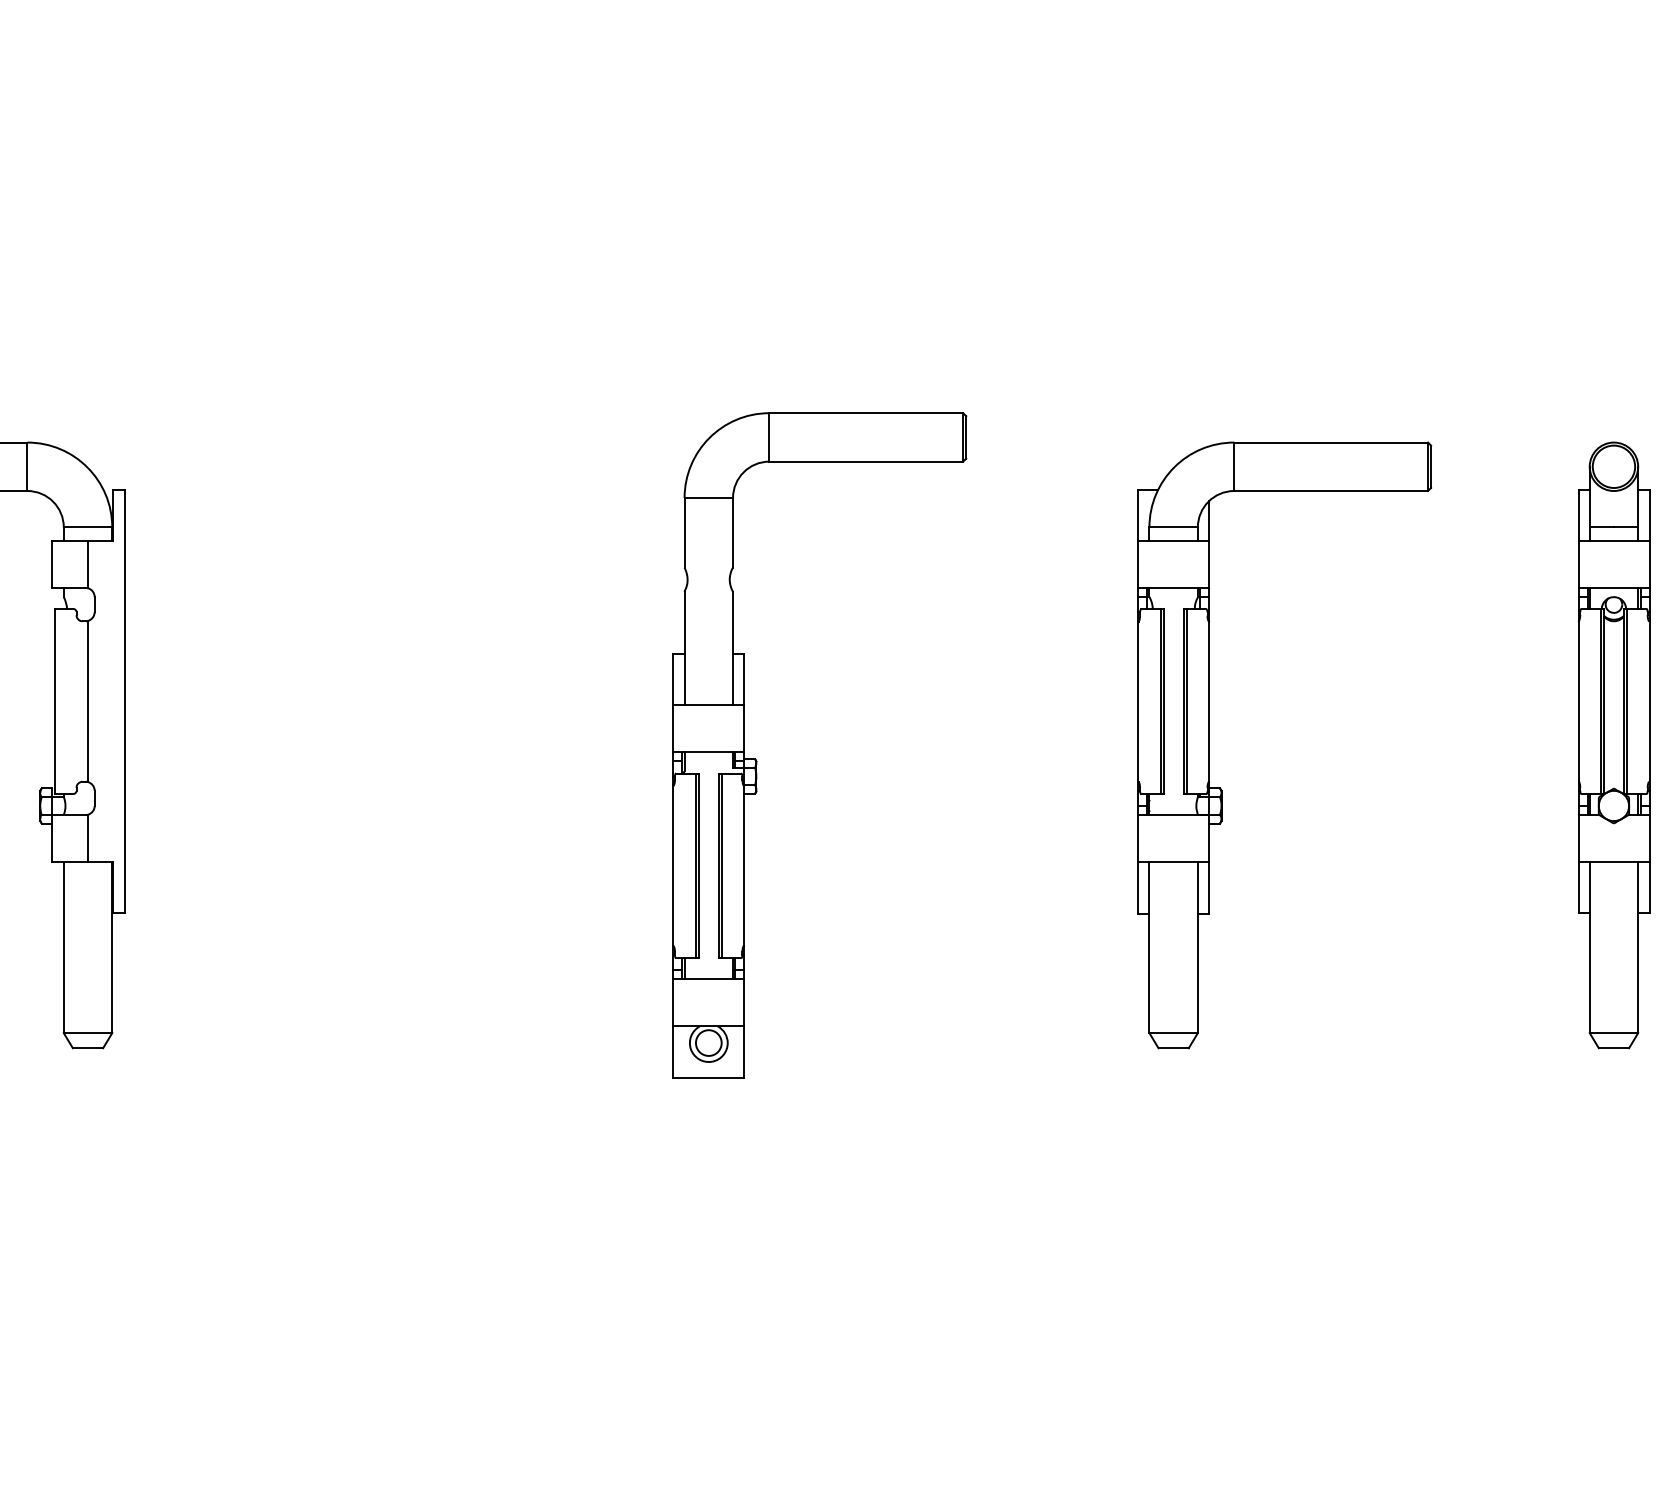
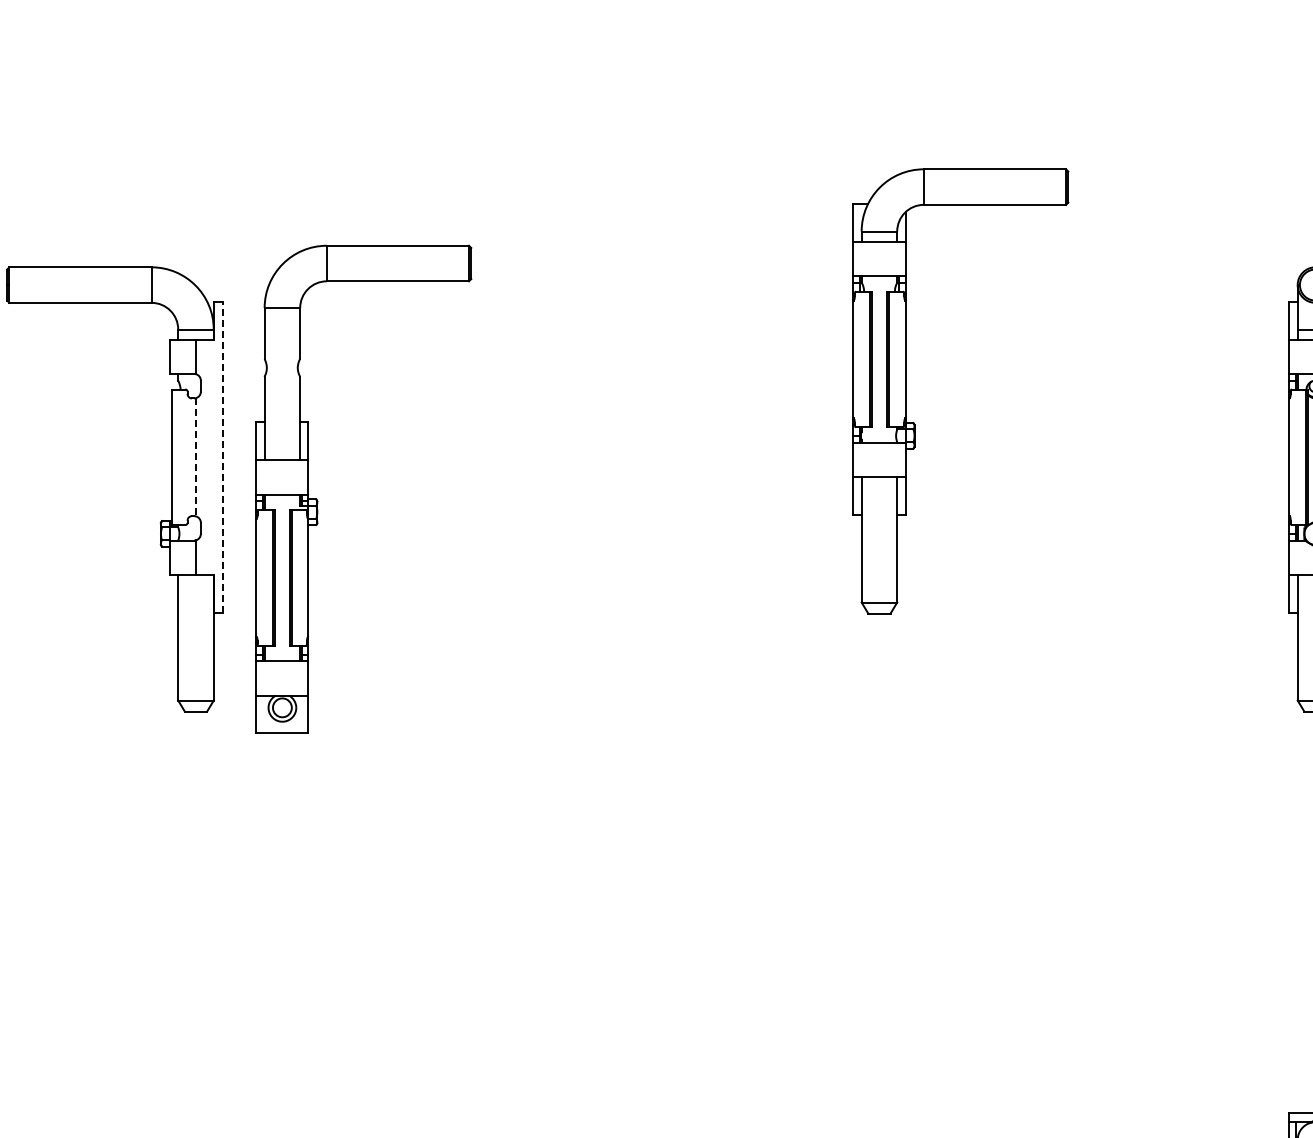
line: (88, 701) -> (196, 457), solid -> dashed
line: (125, 701) -> (223, 457), solid -> dashed
part: (1210, 745) -> (906, 391), moved
part: (757, 761) -> (318, 501), moved

